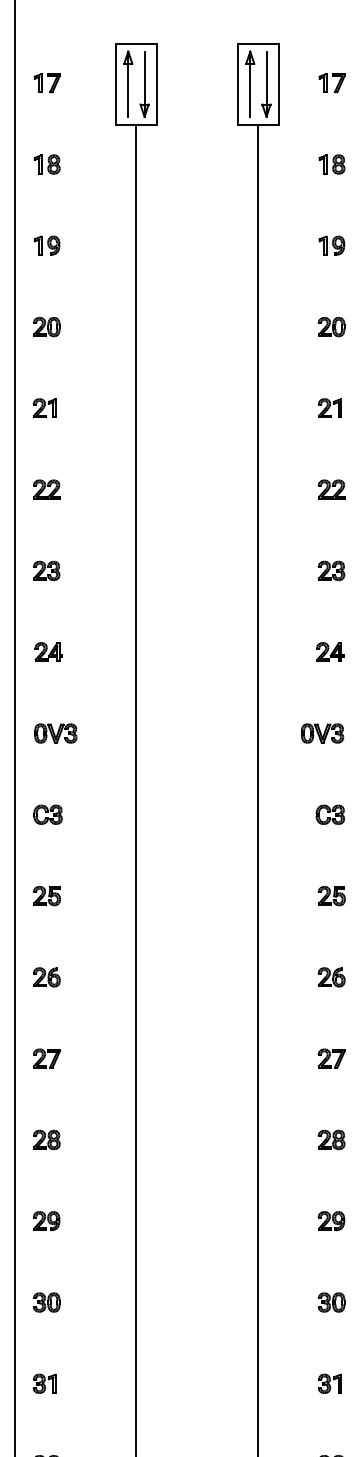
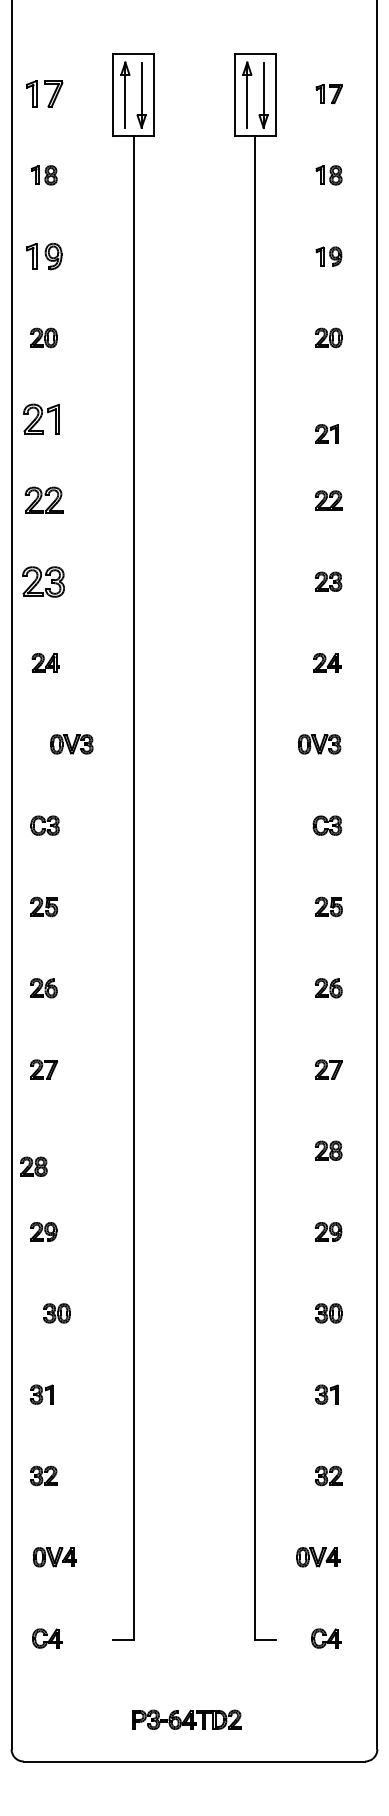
part: (46, 83) -> (43, 94), size x1.4
part: (46, 245) -> (43, 256), size x1.4
part: (44, 407) -> (41, 418), size x1.6
part: (329, 407) -> (326, 433), moved
part: (46, 489) -> (43, 500), size x1.4
part: (46, 570) -> (43, 581), size x1.6
part: (55, 733) -> (71, 744), moved
part: (46, 1139) -> (33, 1166), moved
part: (46, 1302) -> (56, 1313), moved

